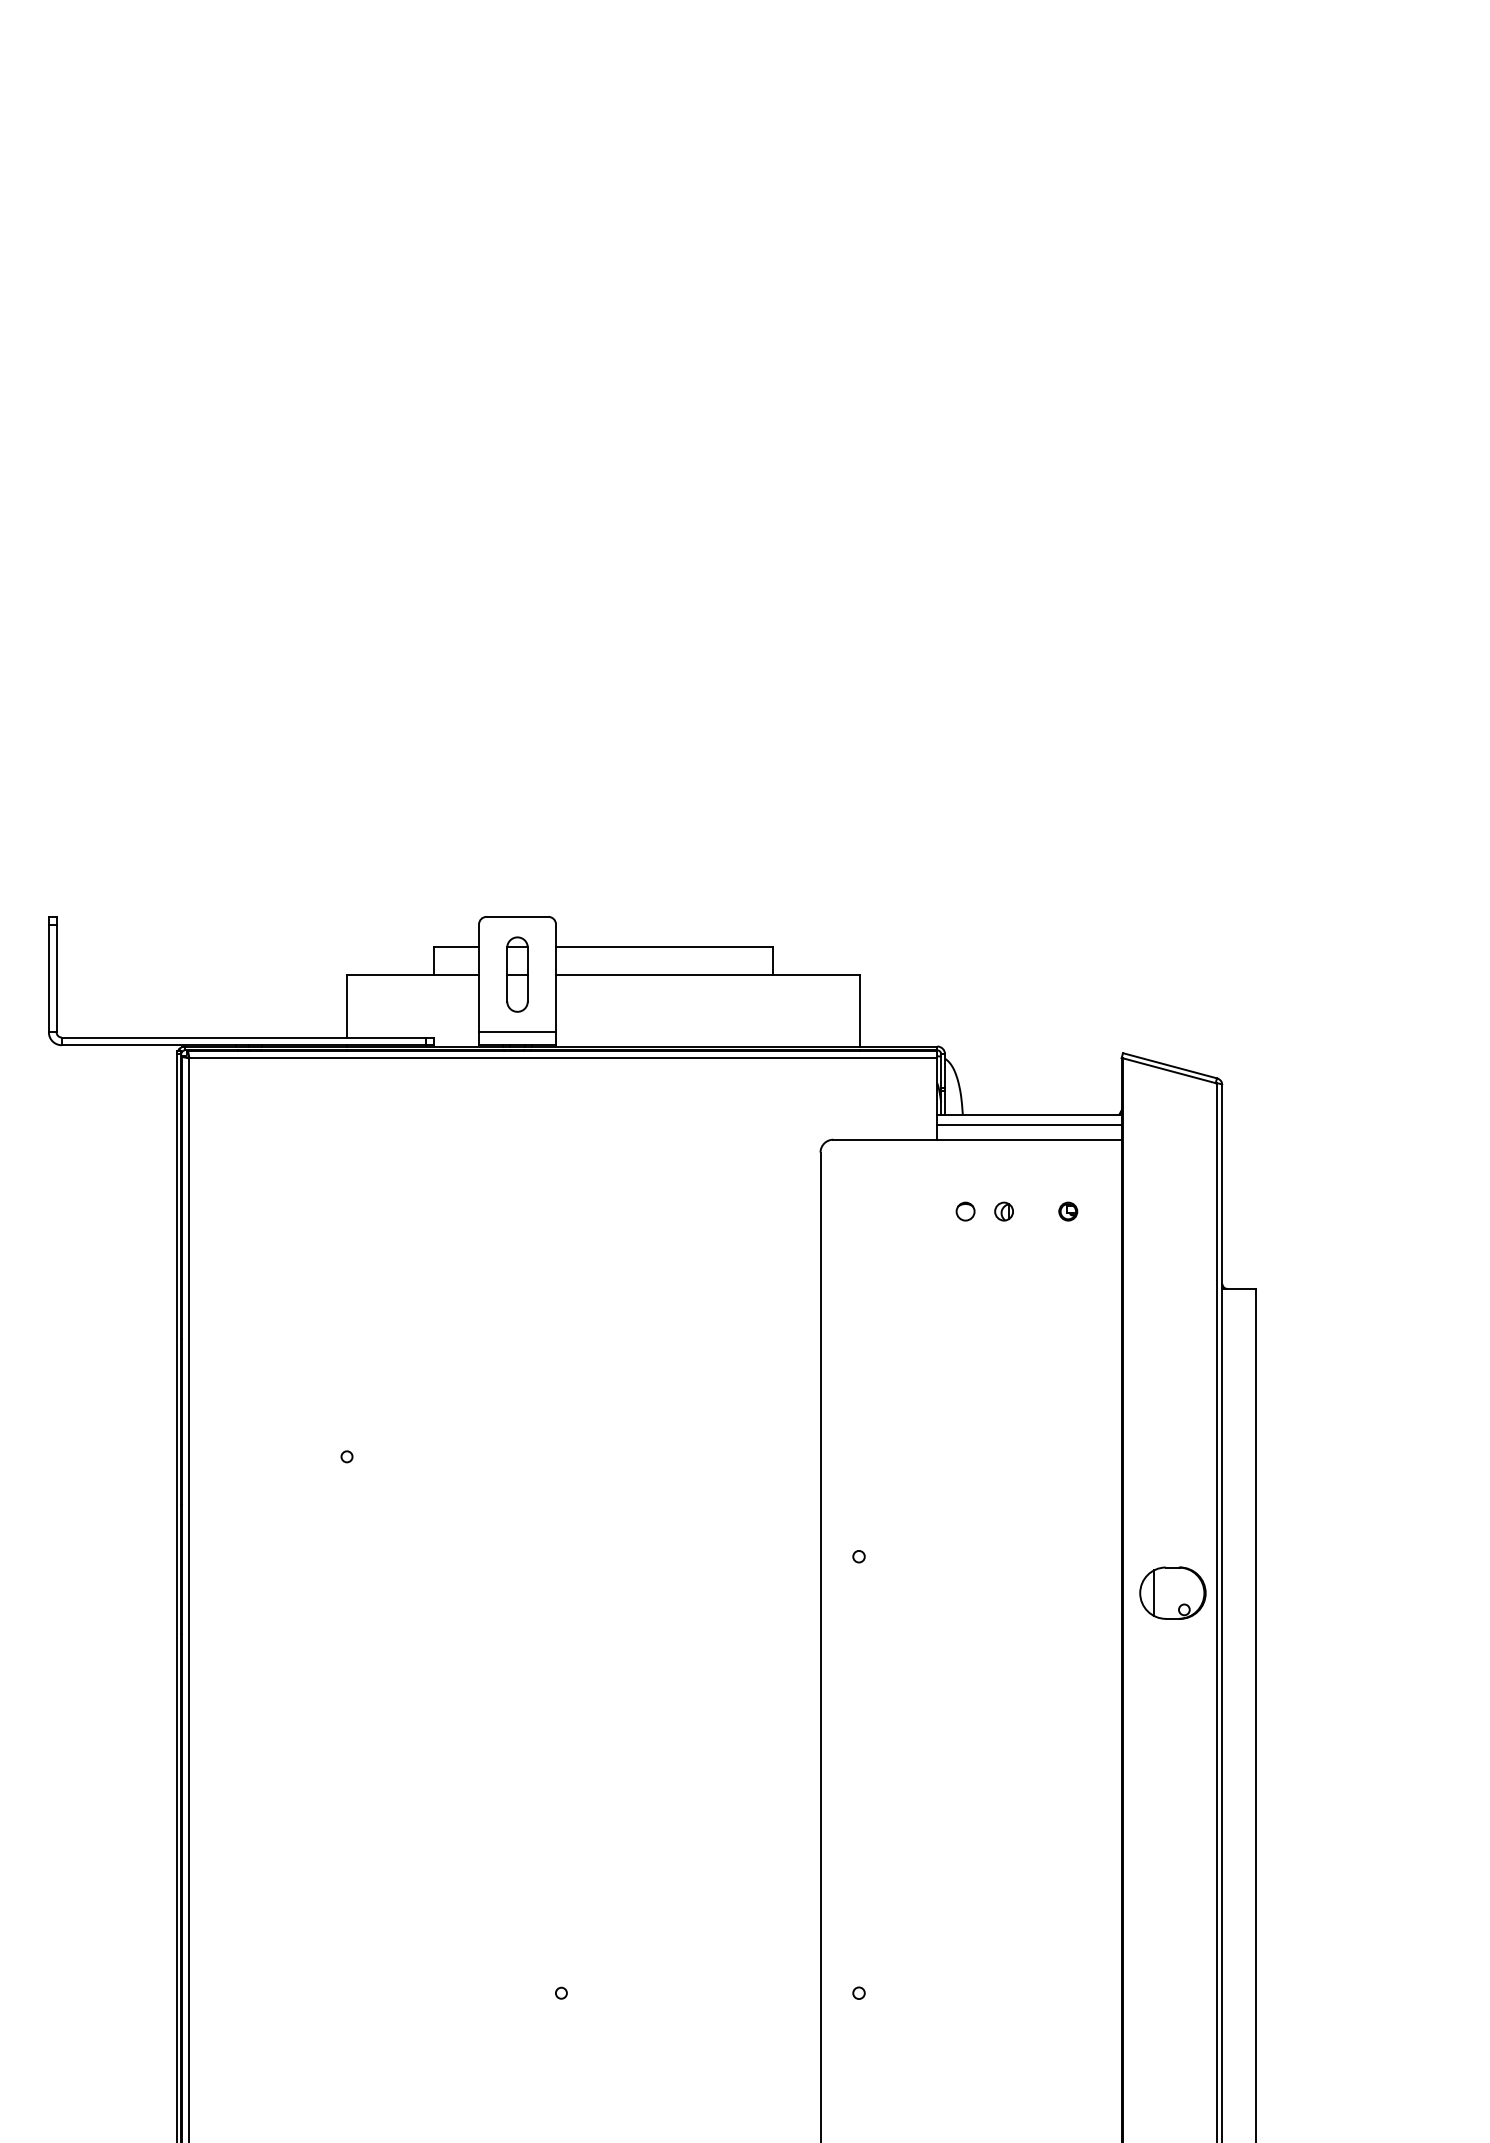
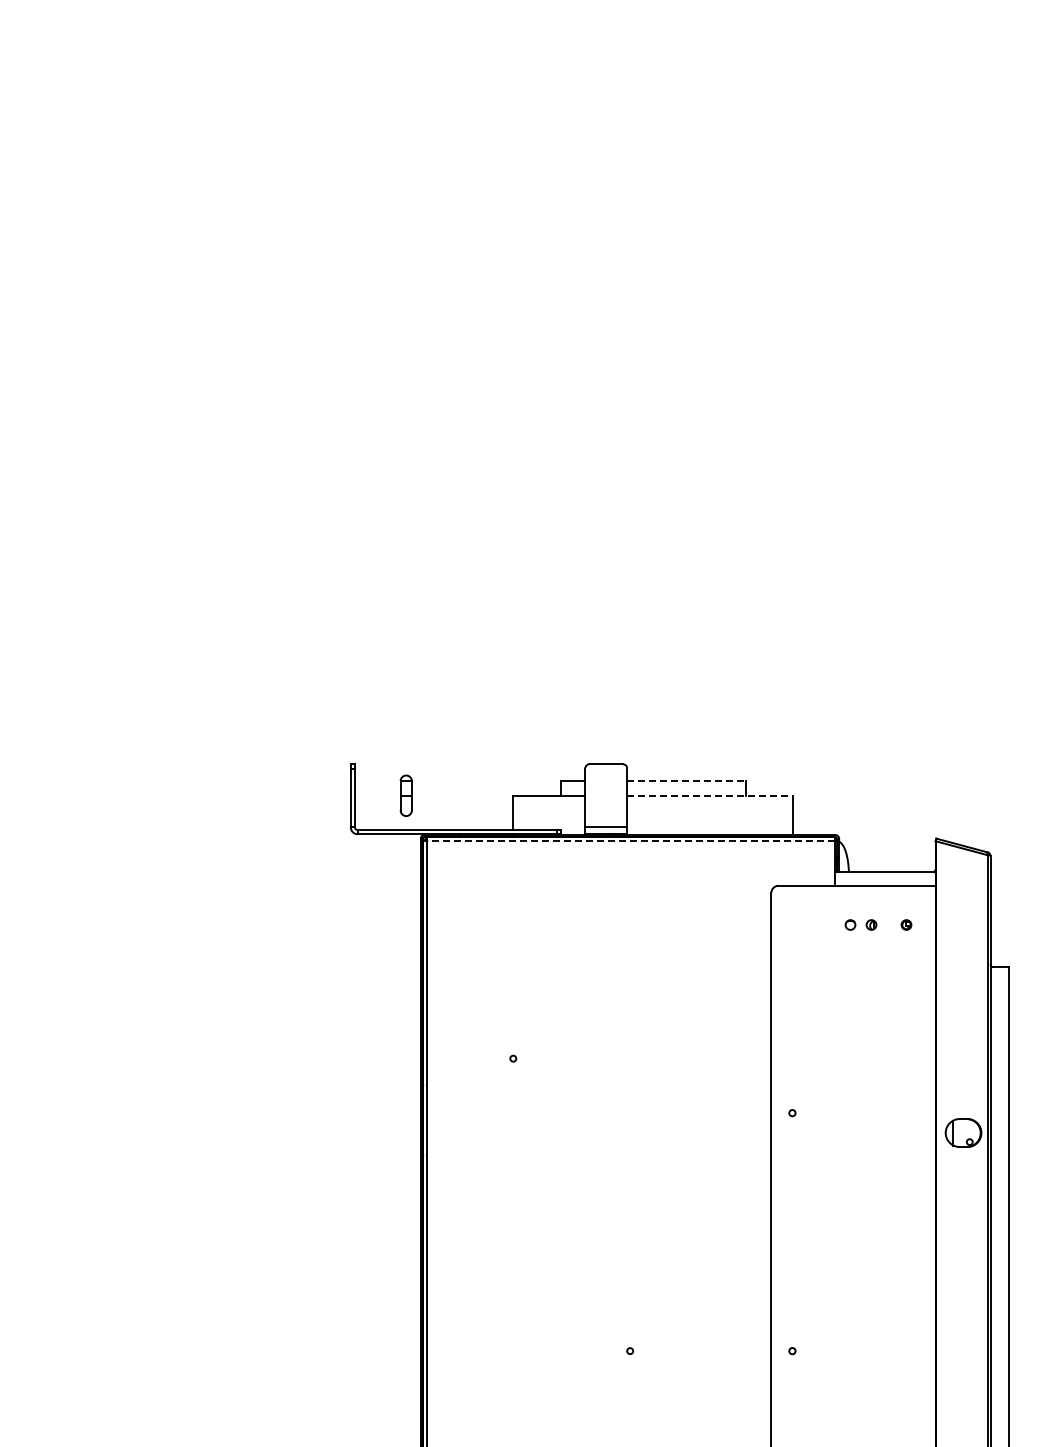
line: (664, 946) -> (686, 780), solid -> dashed
part: (516, 974) -> (405, 795), moved
line: (708, 975) -> (710, 796), solid -> dashed
line: (563, 1058) -> (631, 841), solid -> dashed
line: (1029, 1124) -> (885, 877), removed

